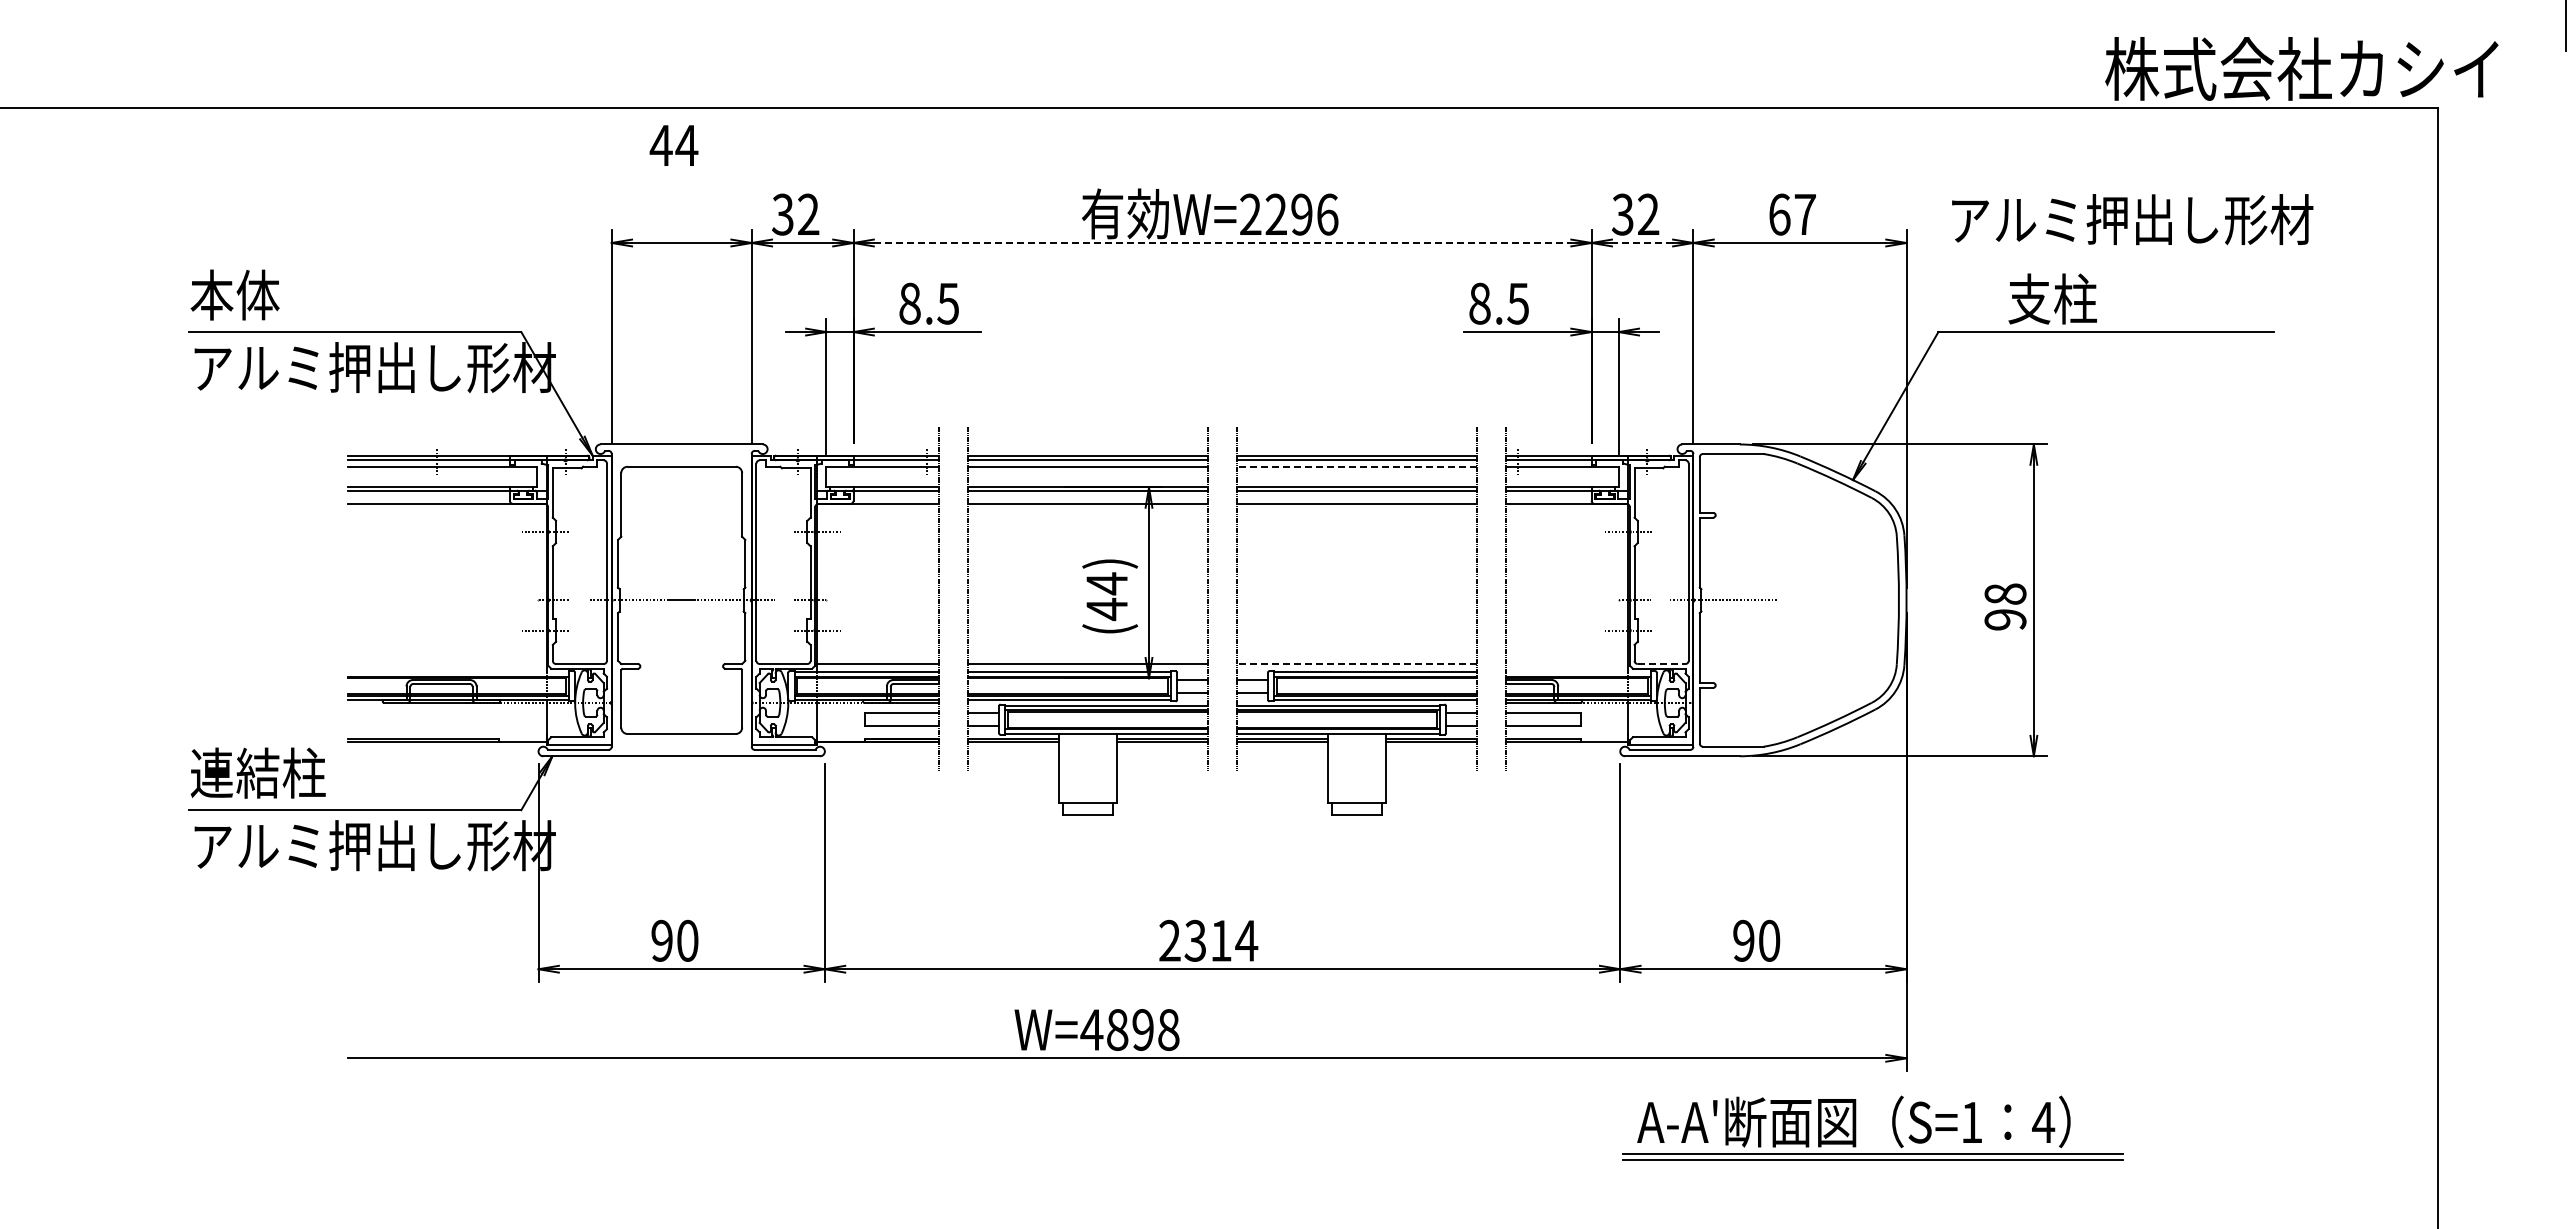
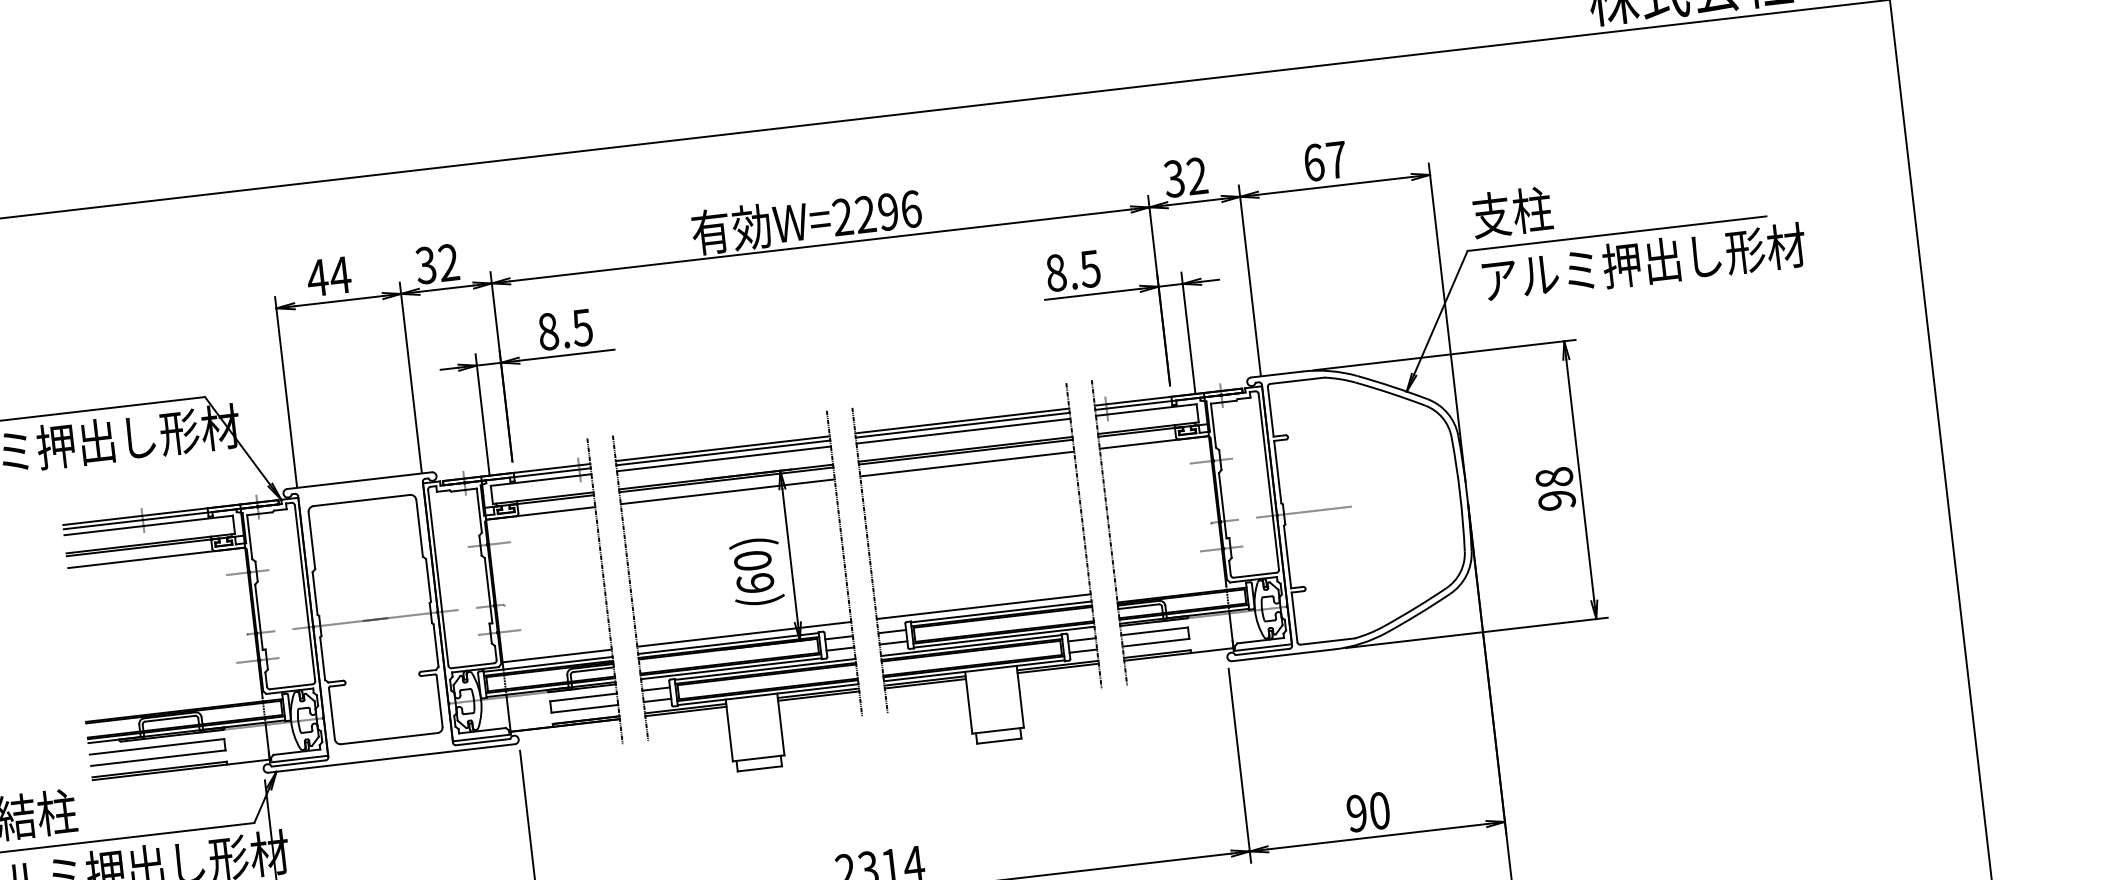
text: (673, 145) -> (328, 276), moved
text: (2132, 219) -> (1644, 262), moved
line: (1222, 242) -> (820, 244), dashed -> solid
line: (1642, 242) -> (1194, 201), dashed -> solid
text: (2052, 298) -> (1511, 211), moved
line: (1356, 467) -> (963, 431), dashed -> solid
text: (1107, 596) -> (754, 572), (44) -> (60)
line: (1356, 664) -> (983, 607), dashed -> solid
line: (1661, 664) -> (1255, 575), dashed -> solid
part: (423, 719) -> (157, 752), added

